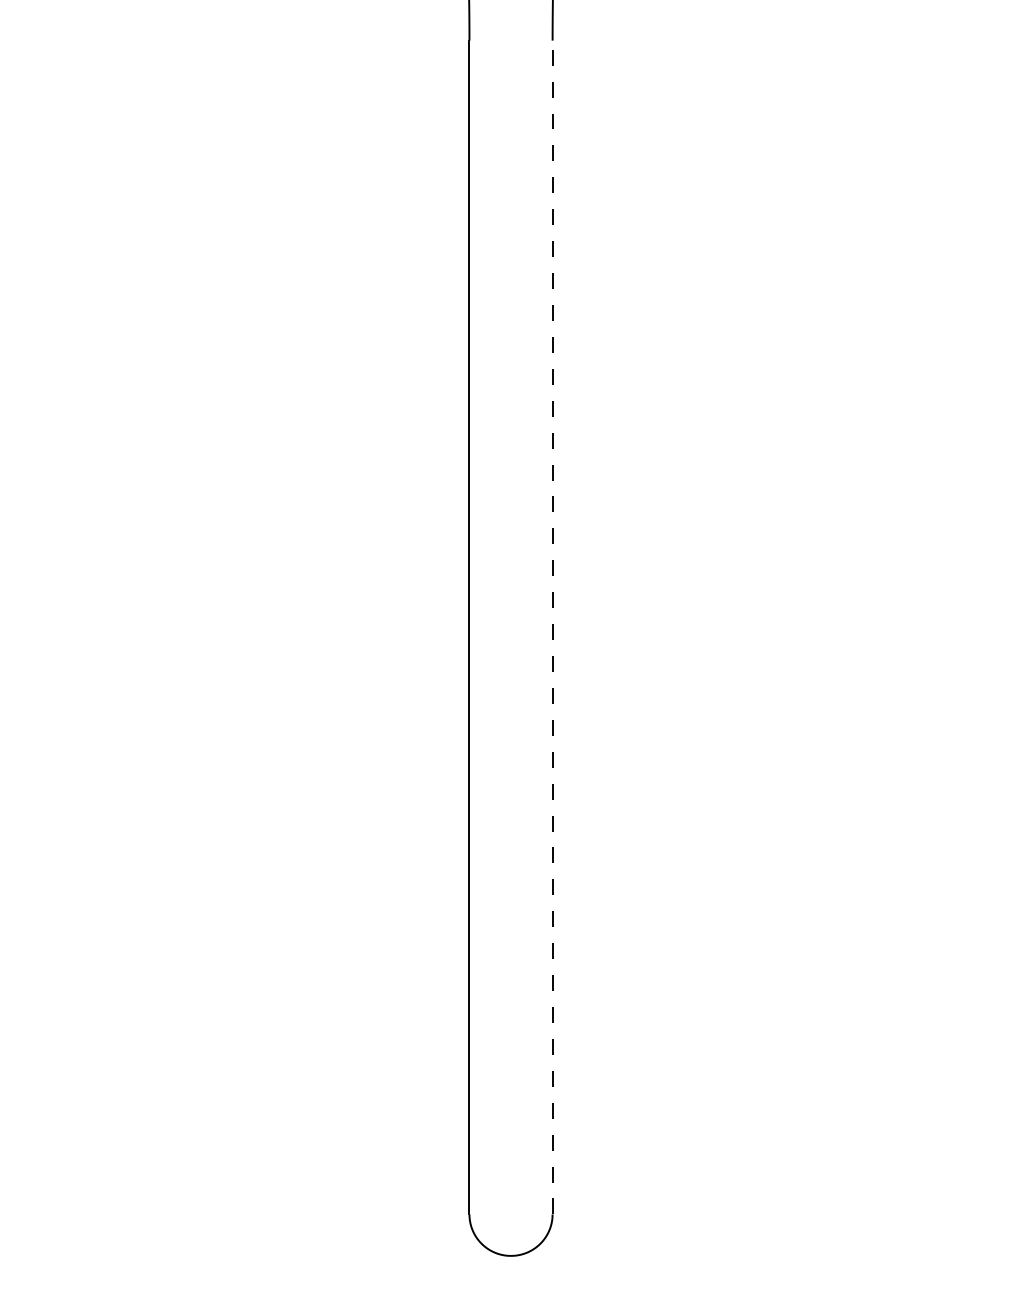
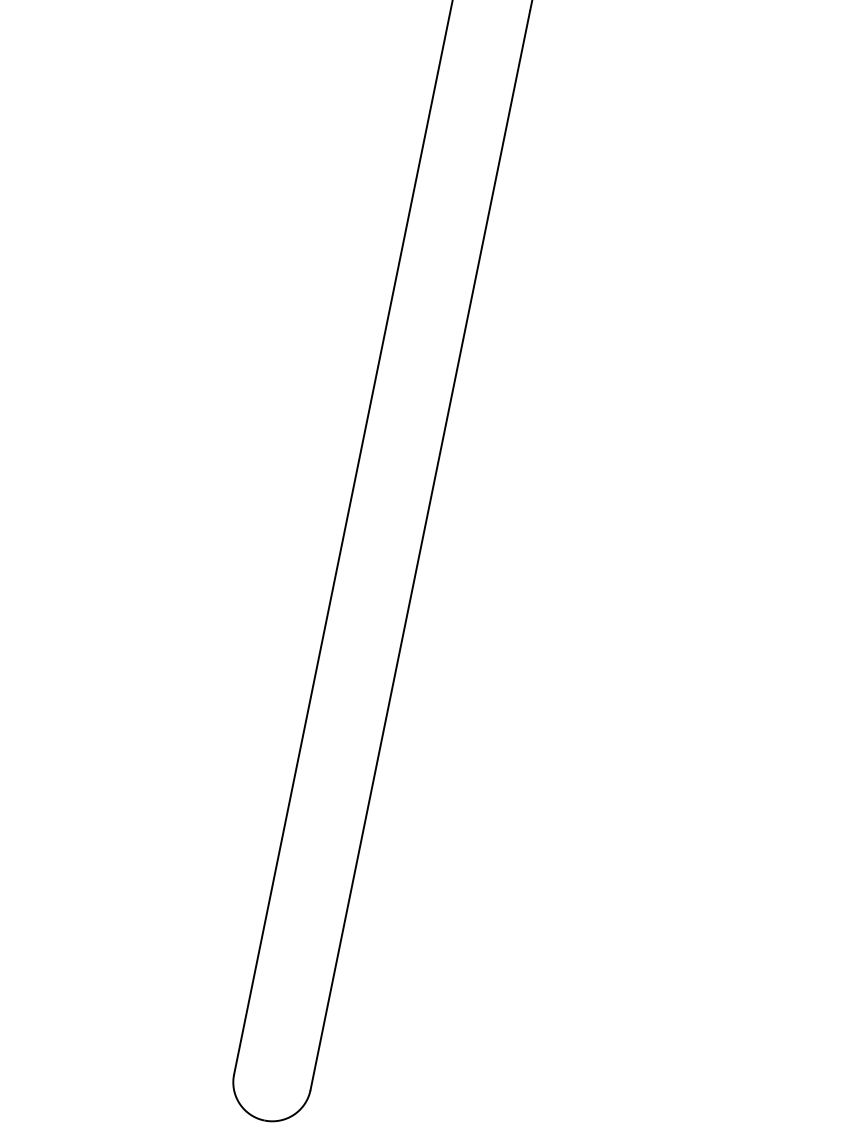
line: (552, 627) -> (420, 550), dashed -> solid

